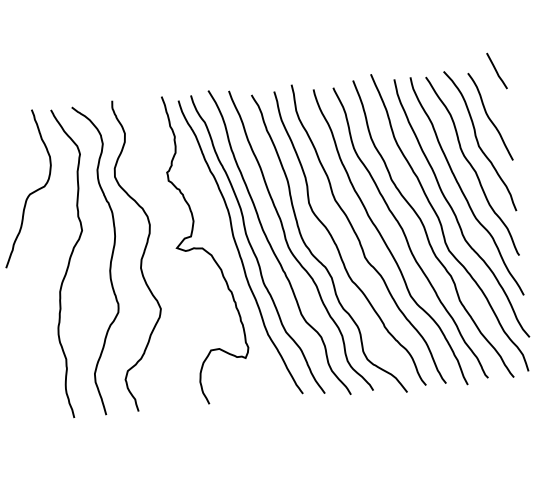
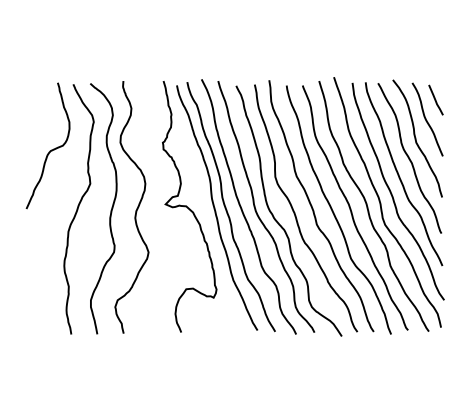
line: (496, 70) -> (435, 99), moved

